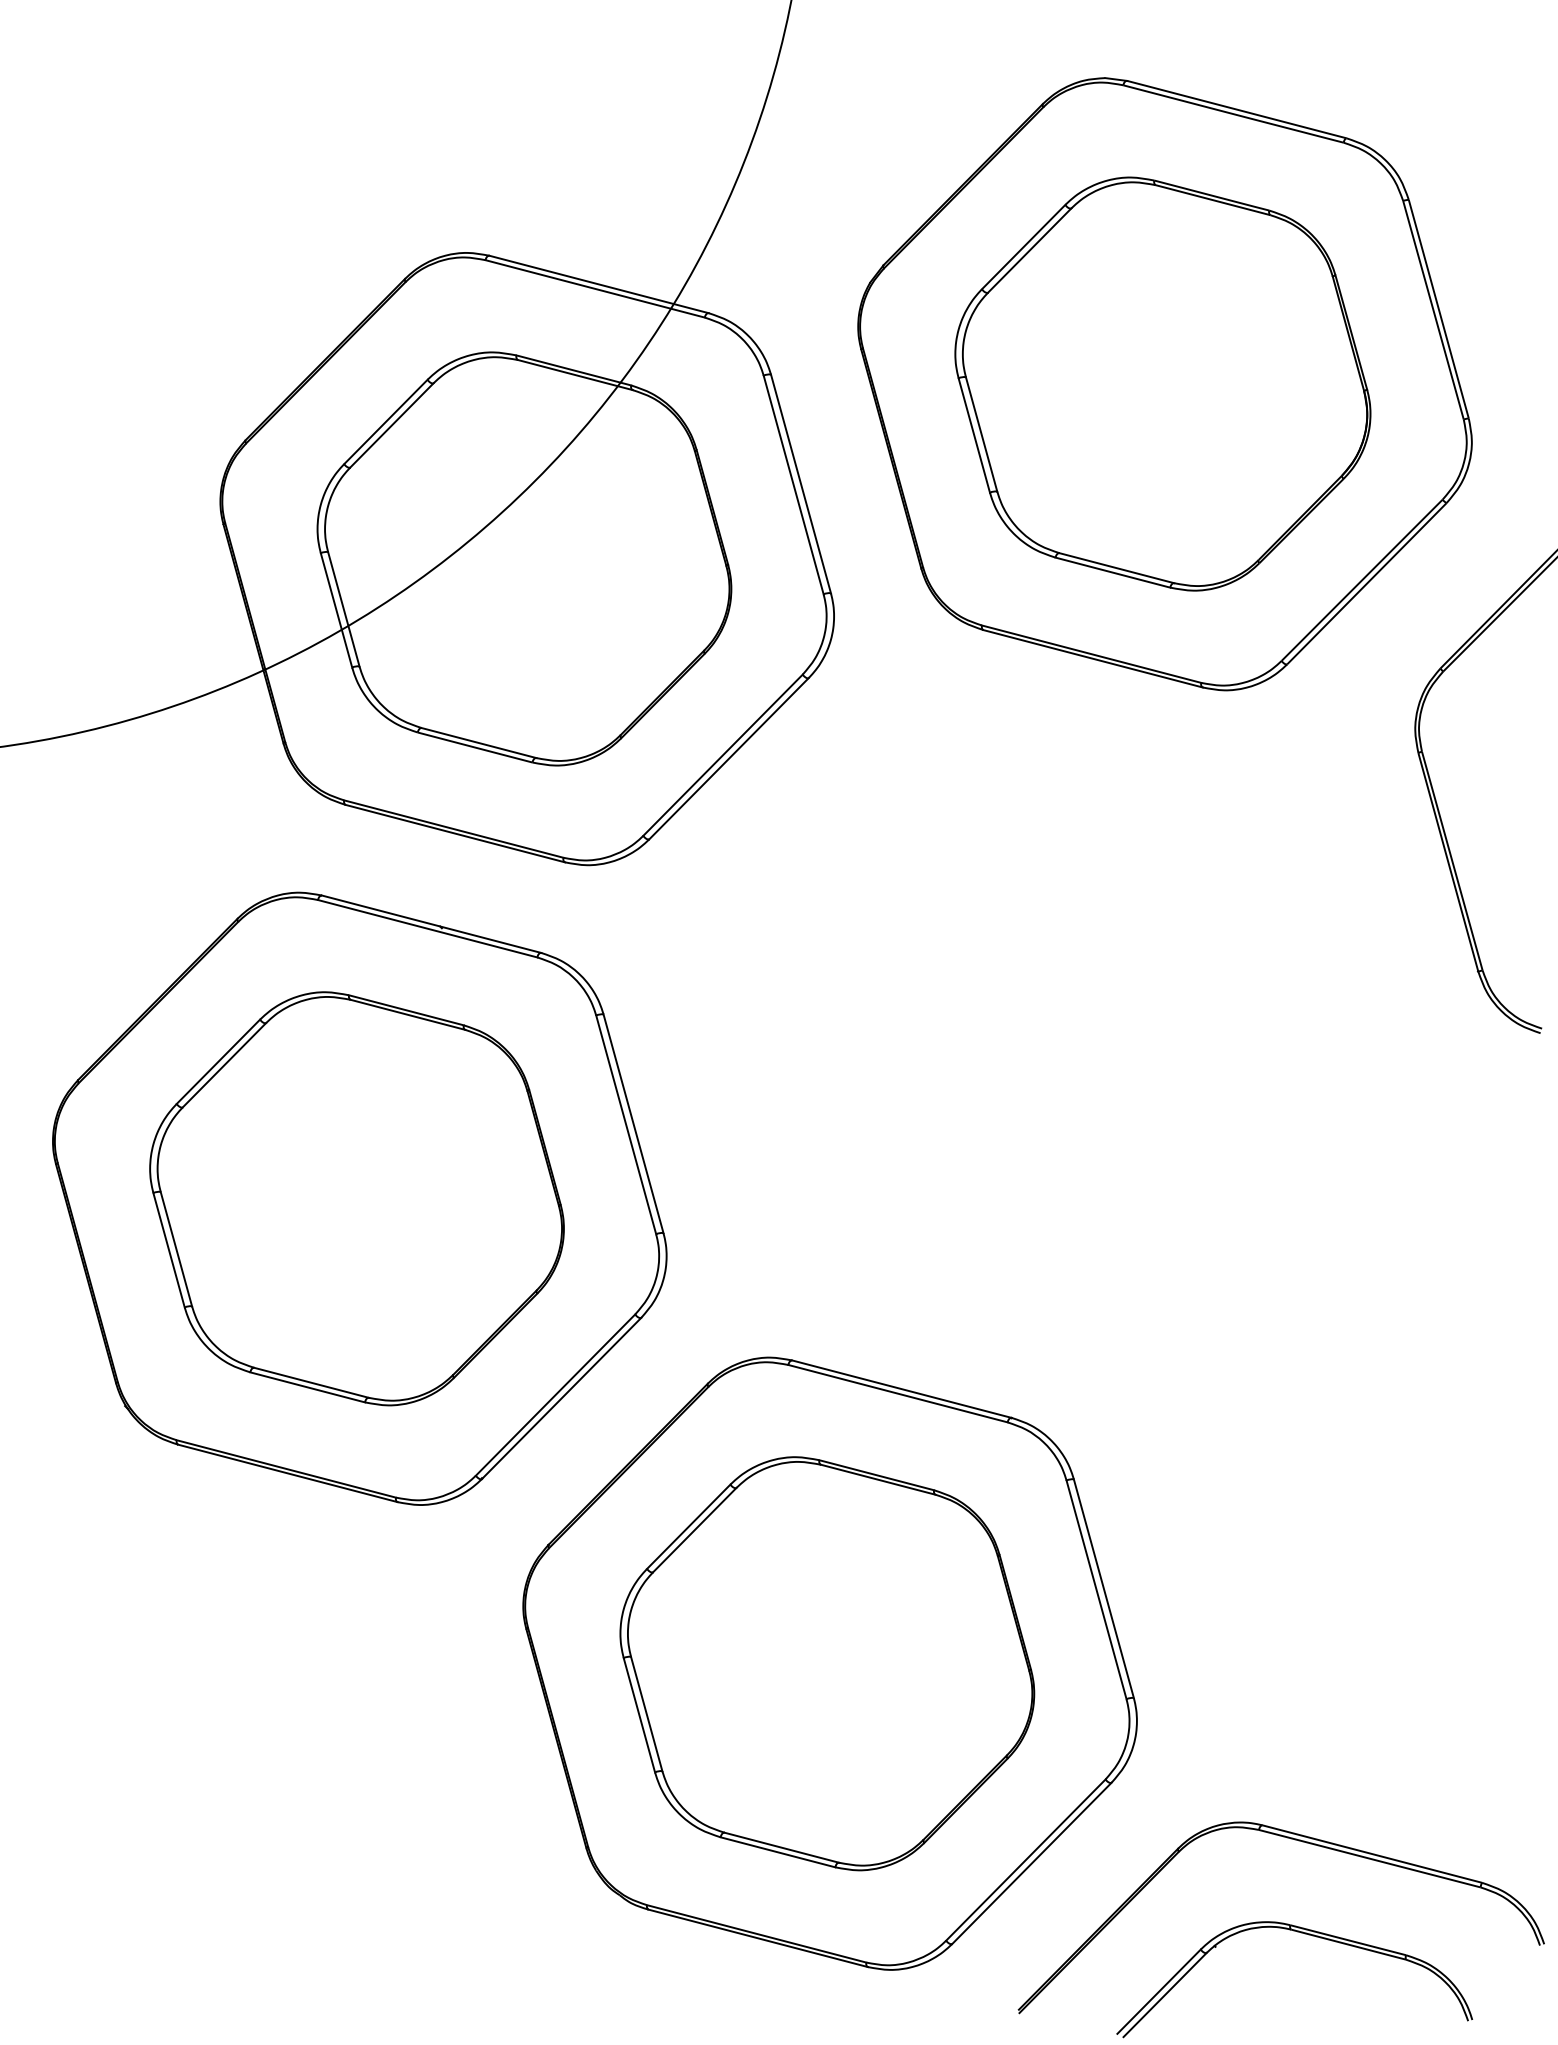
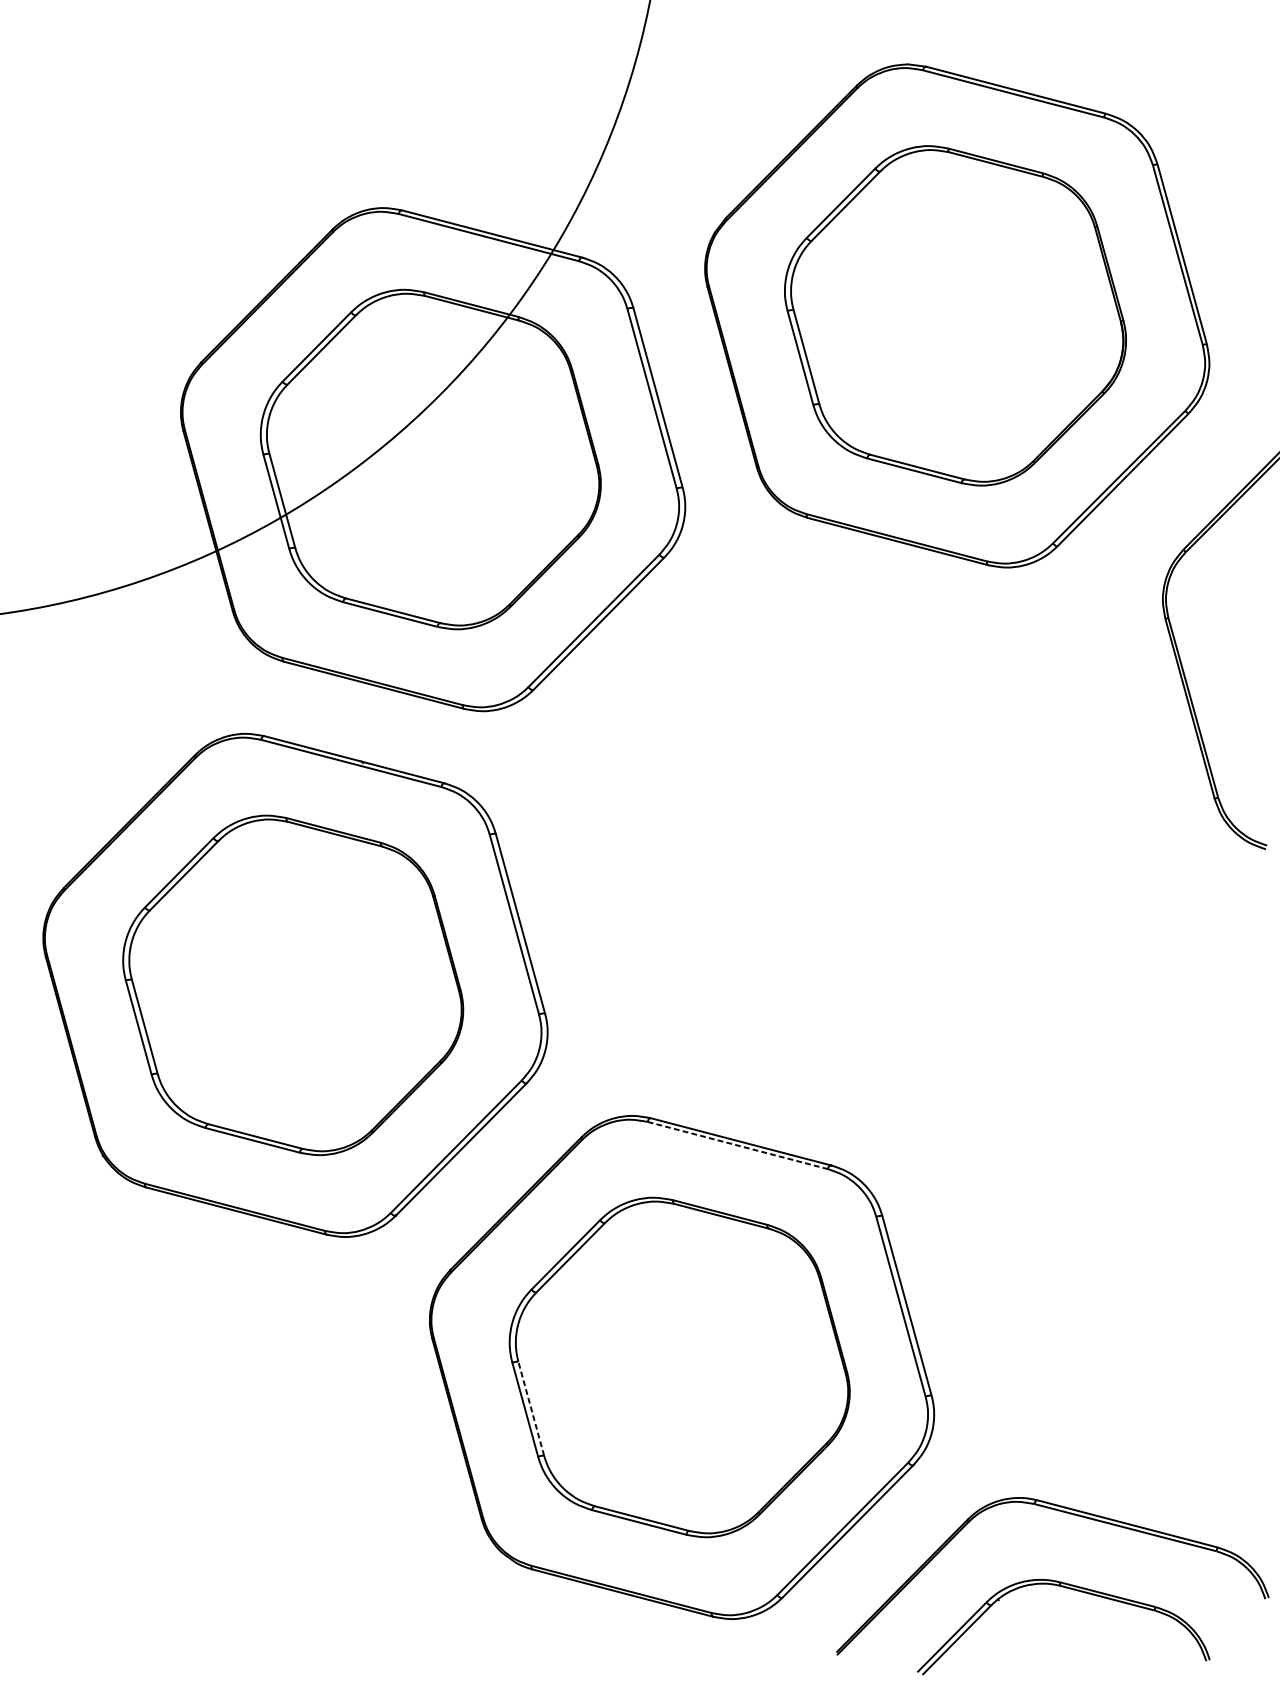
line: (898, 1393) -> (738, 1145), solid -> dashed
line: (646, 1713) -> (531, 1408), solid -> dashed

